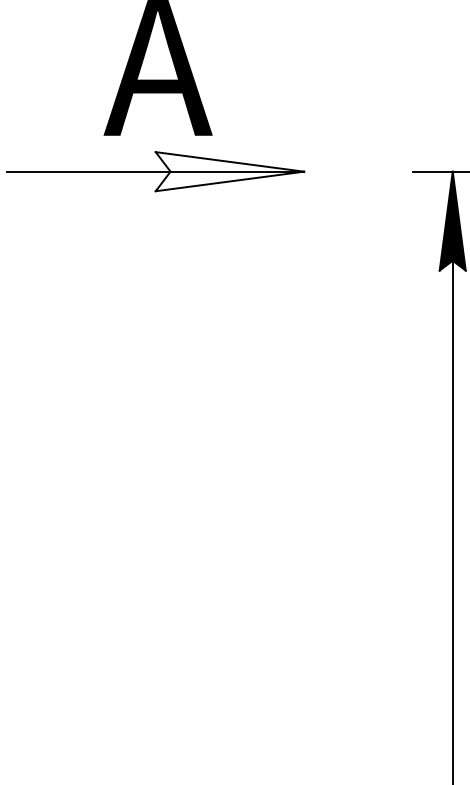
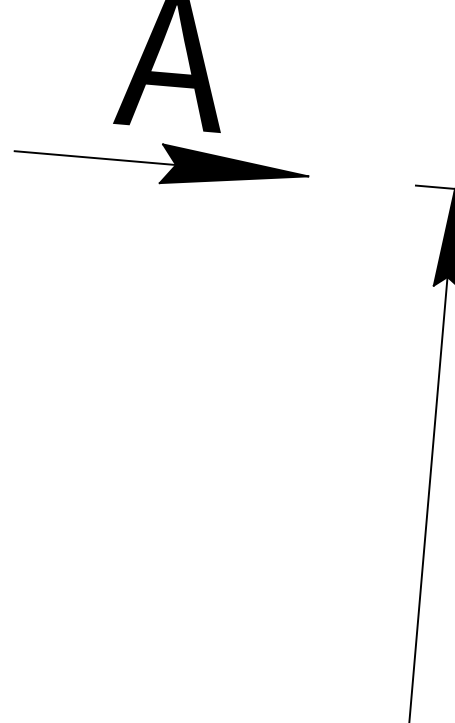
fill: (229, 171) -> (234, 169), added

